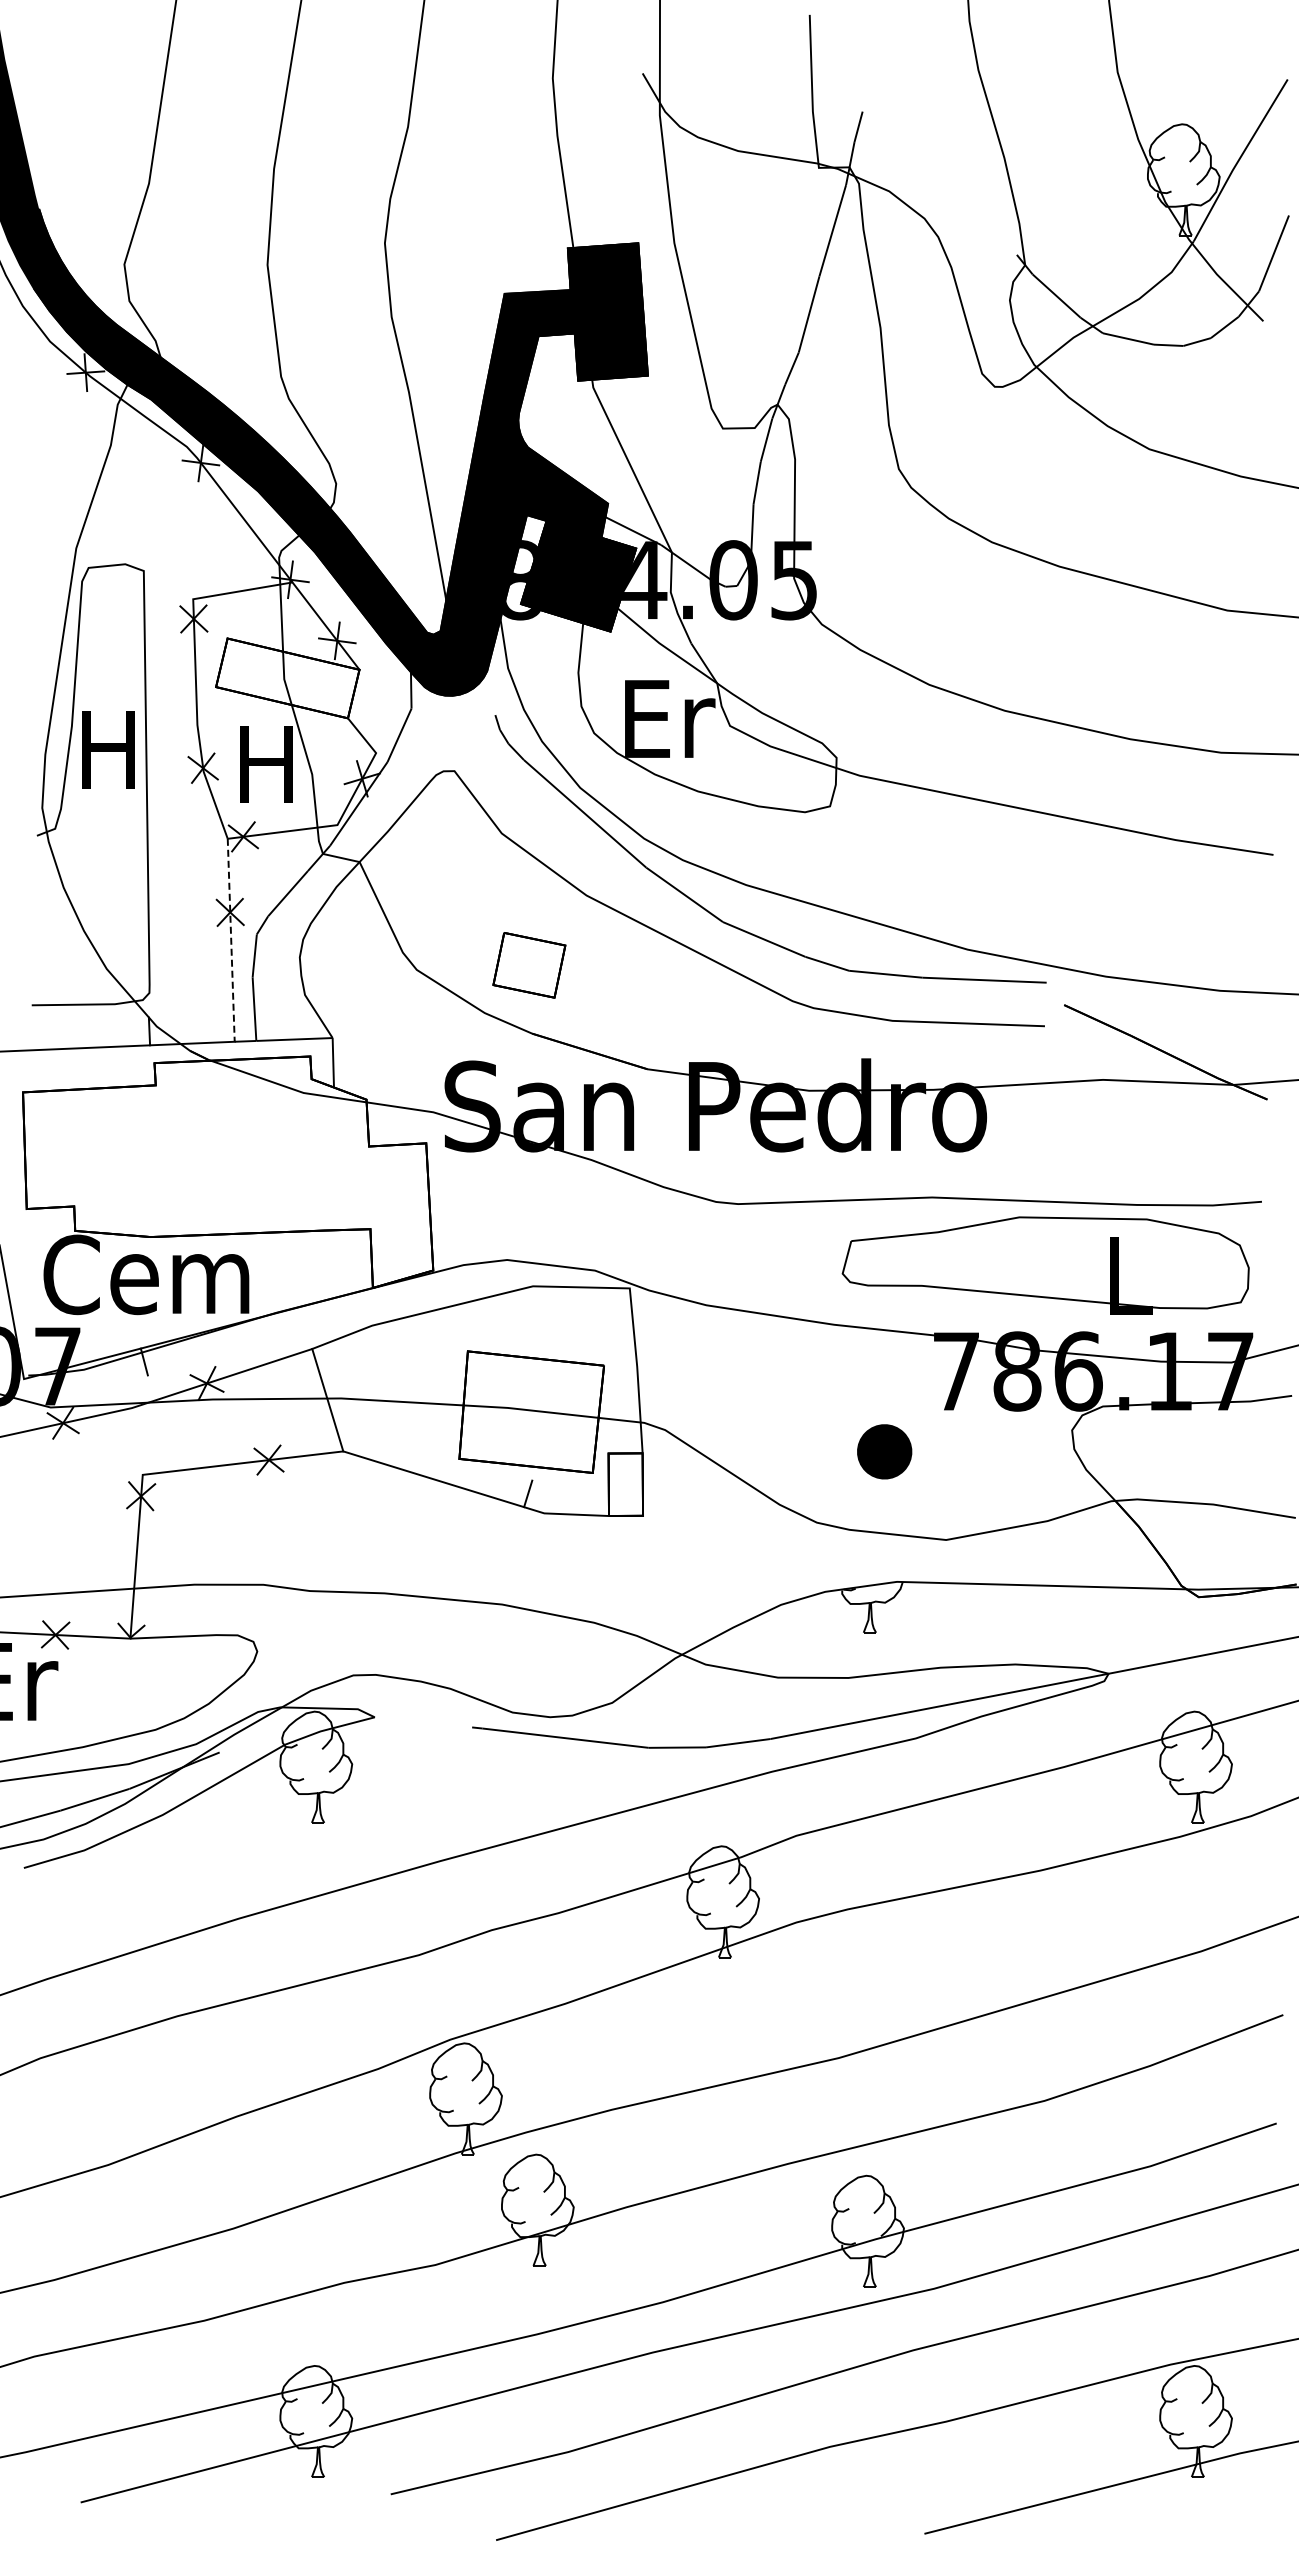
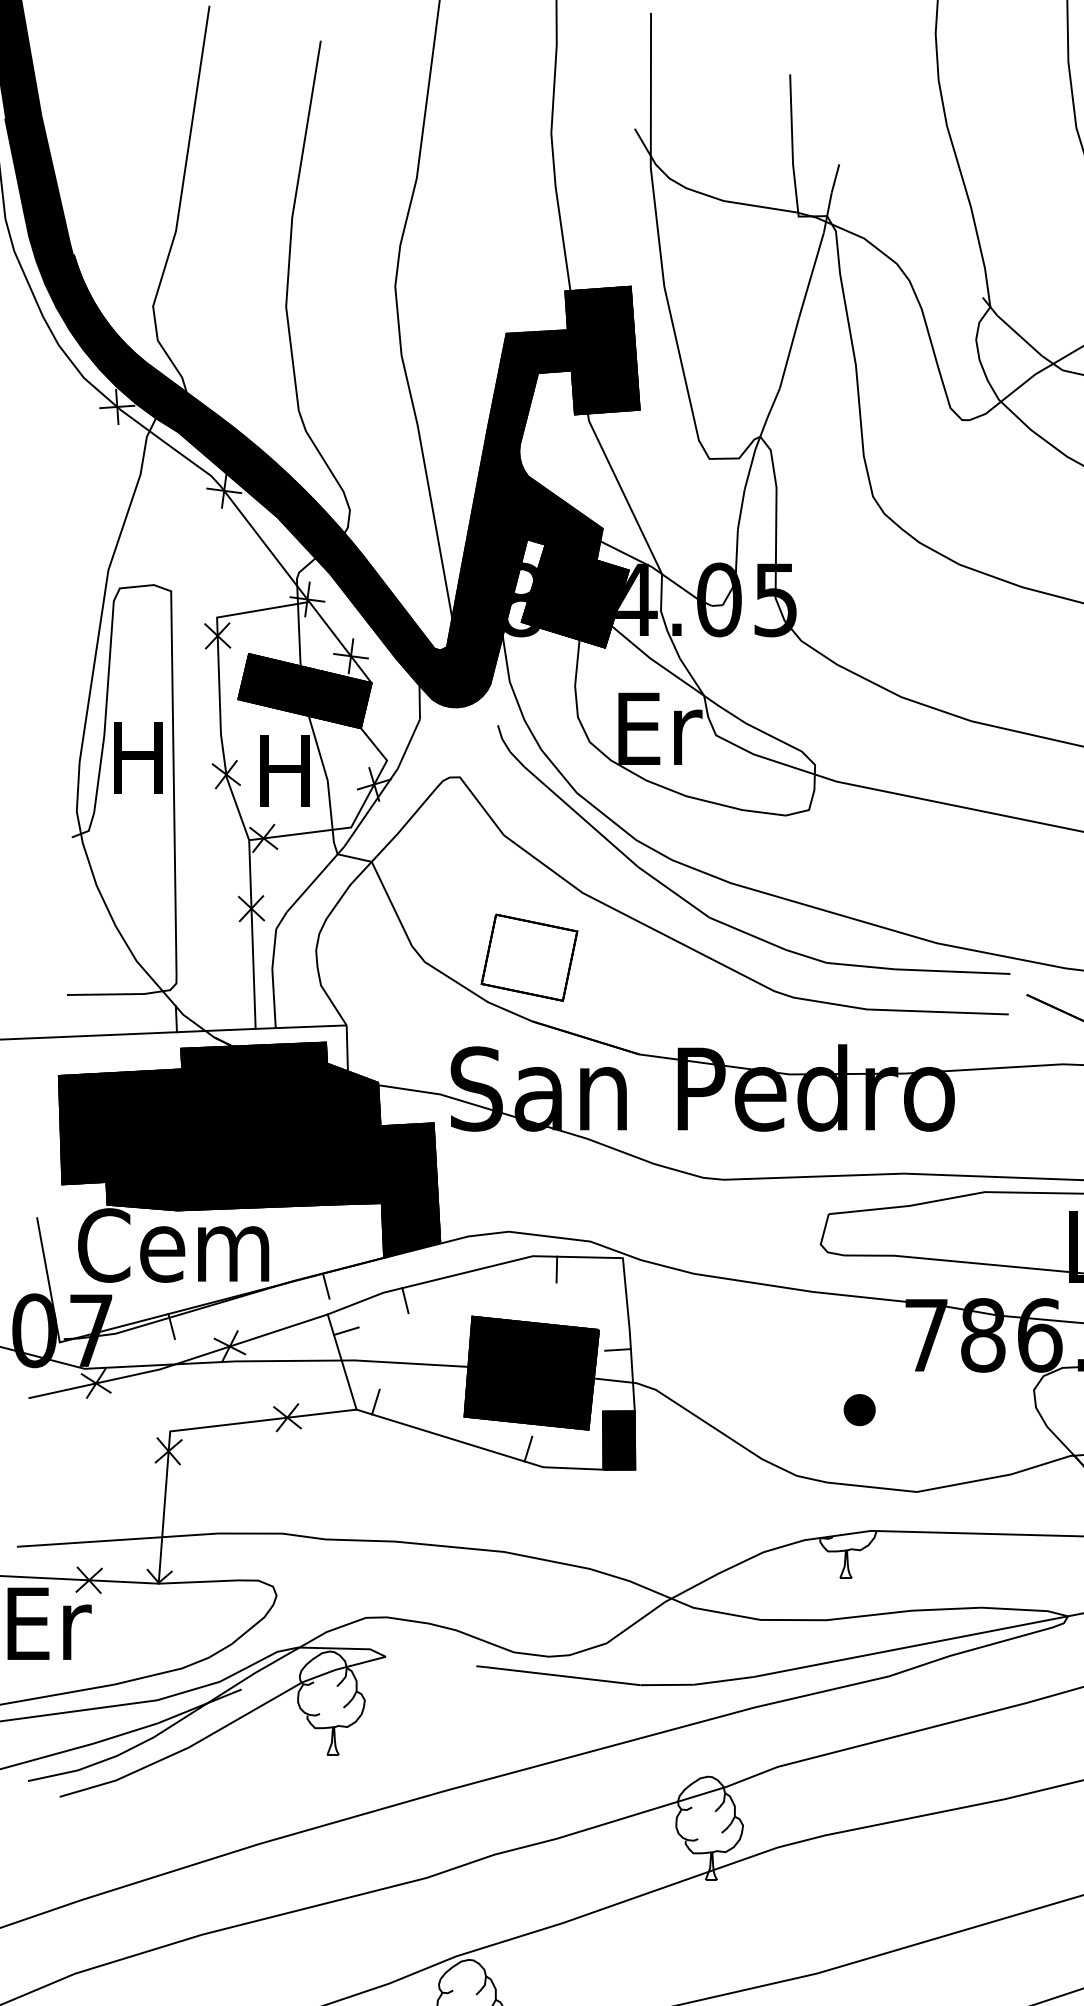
fill: (287, 678) -> (304, 691), added
line: (231, 940) -> (252, 934), dashed -> solid
part: (529, 965) -> (529, 957), size x1.43
fill: (228, 1171) -> (249, 1149), added
line: (558, 1300) -> (556, 1269), added
line: (310, 1318) -> (326, 1286), added
line: (395, 1333) -> (405, 1300), added
line: (331, 1367) -> (345, 1331), added
line: (624, 1387) -> (617, 1350), added
fill: (531, 1411) -> (531, 1372), added
line: (363, 1443) -> (375, 1402), added
part: (884, 1451) -> (859, 1409), size x0.62
fill: (625, 1484) -> (618, 1440), added

